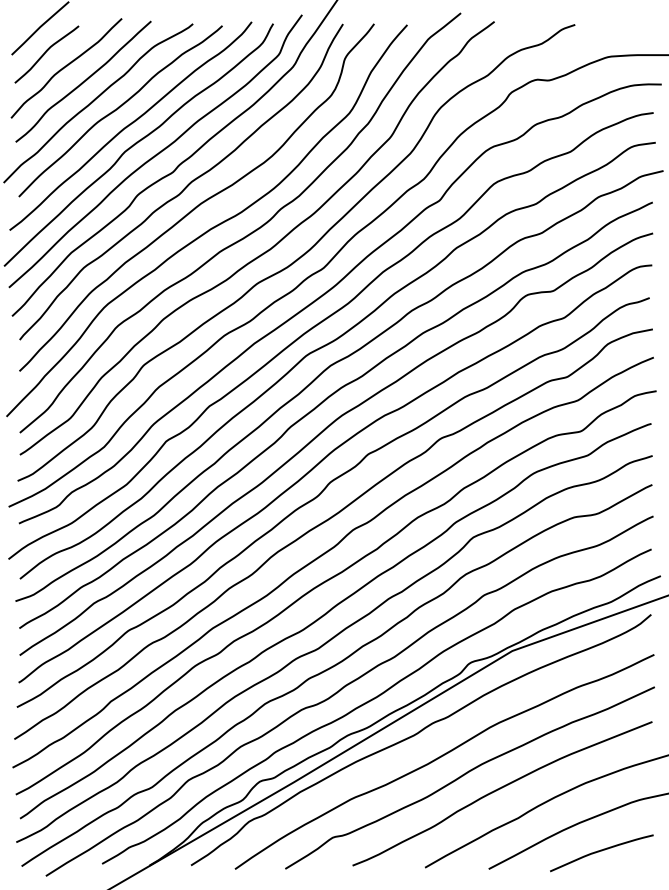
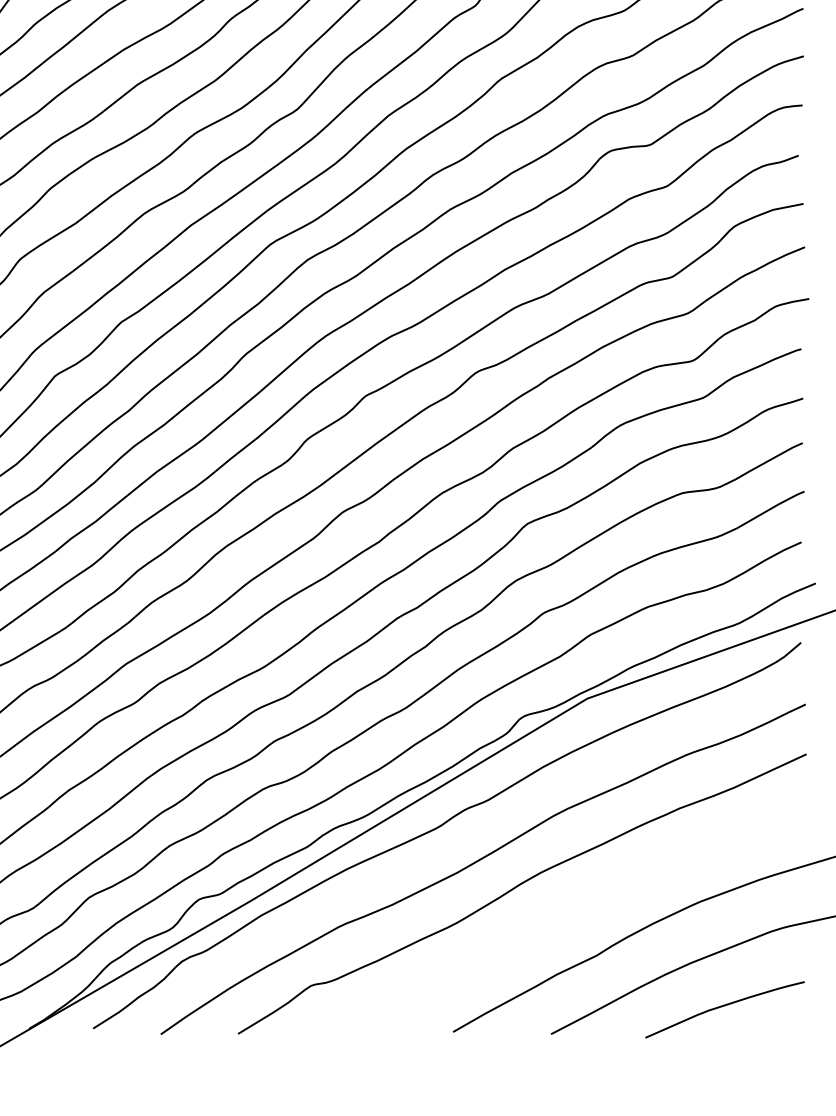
curve: (500, 789) -> (569, 911), removed

